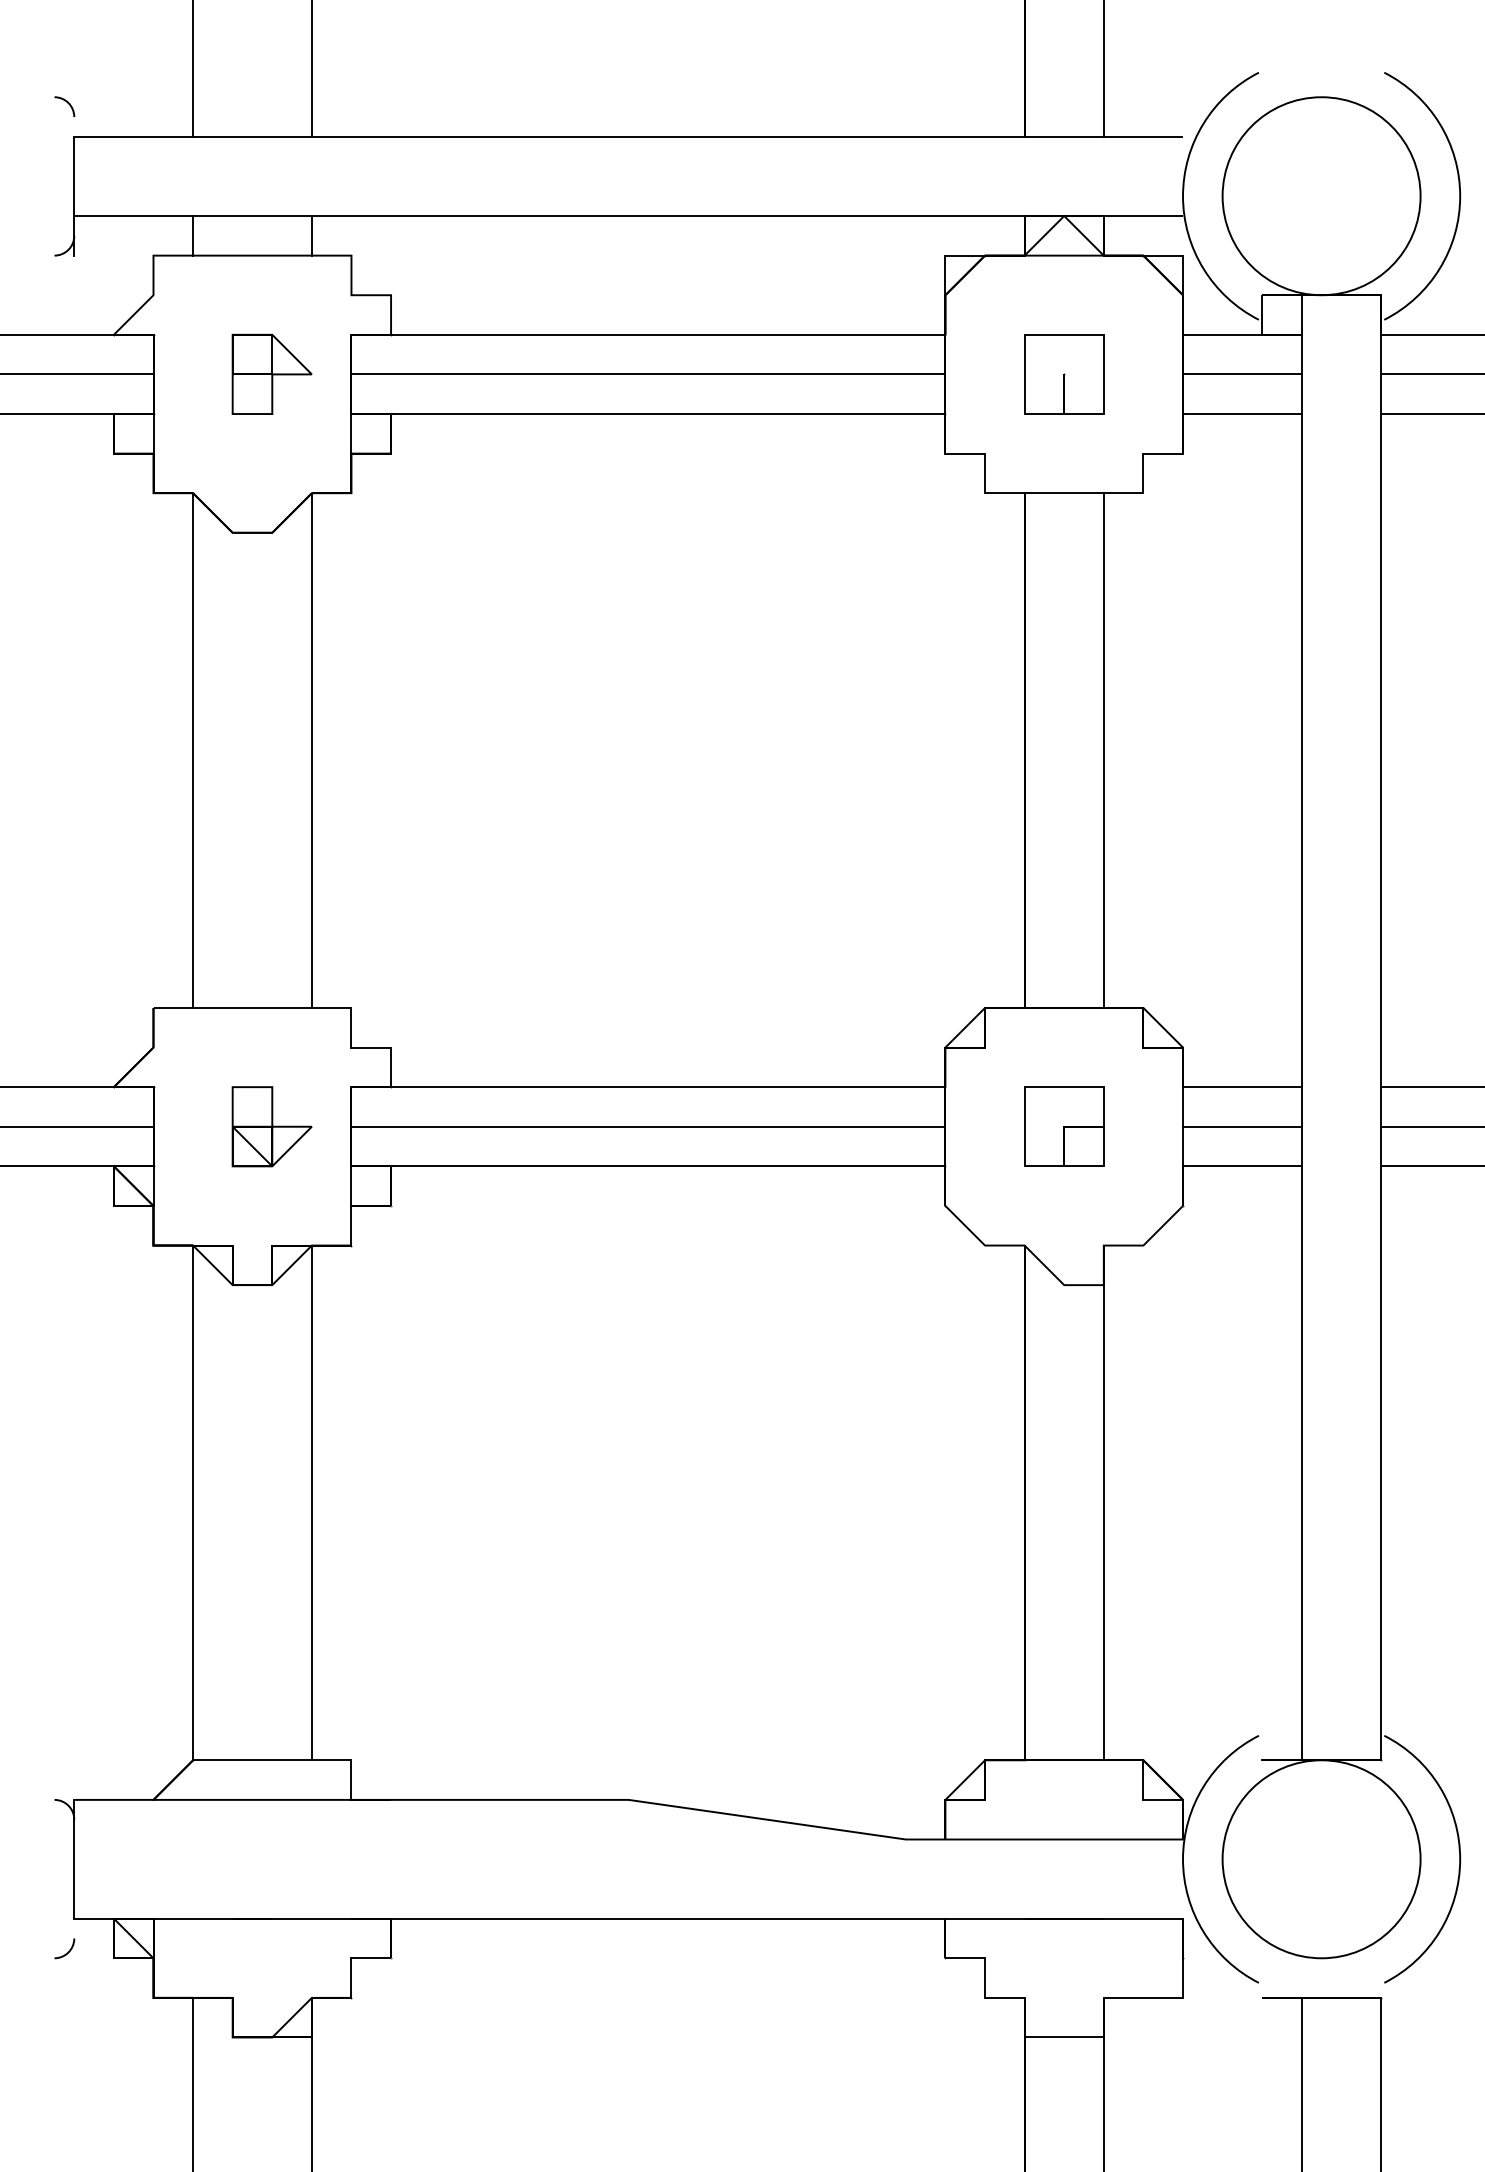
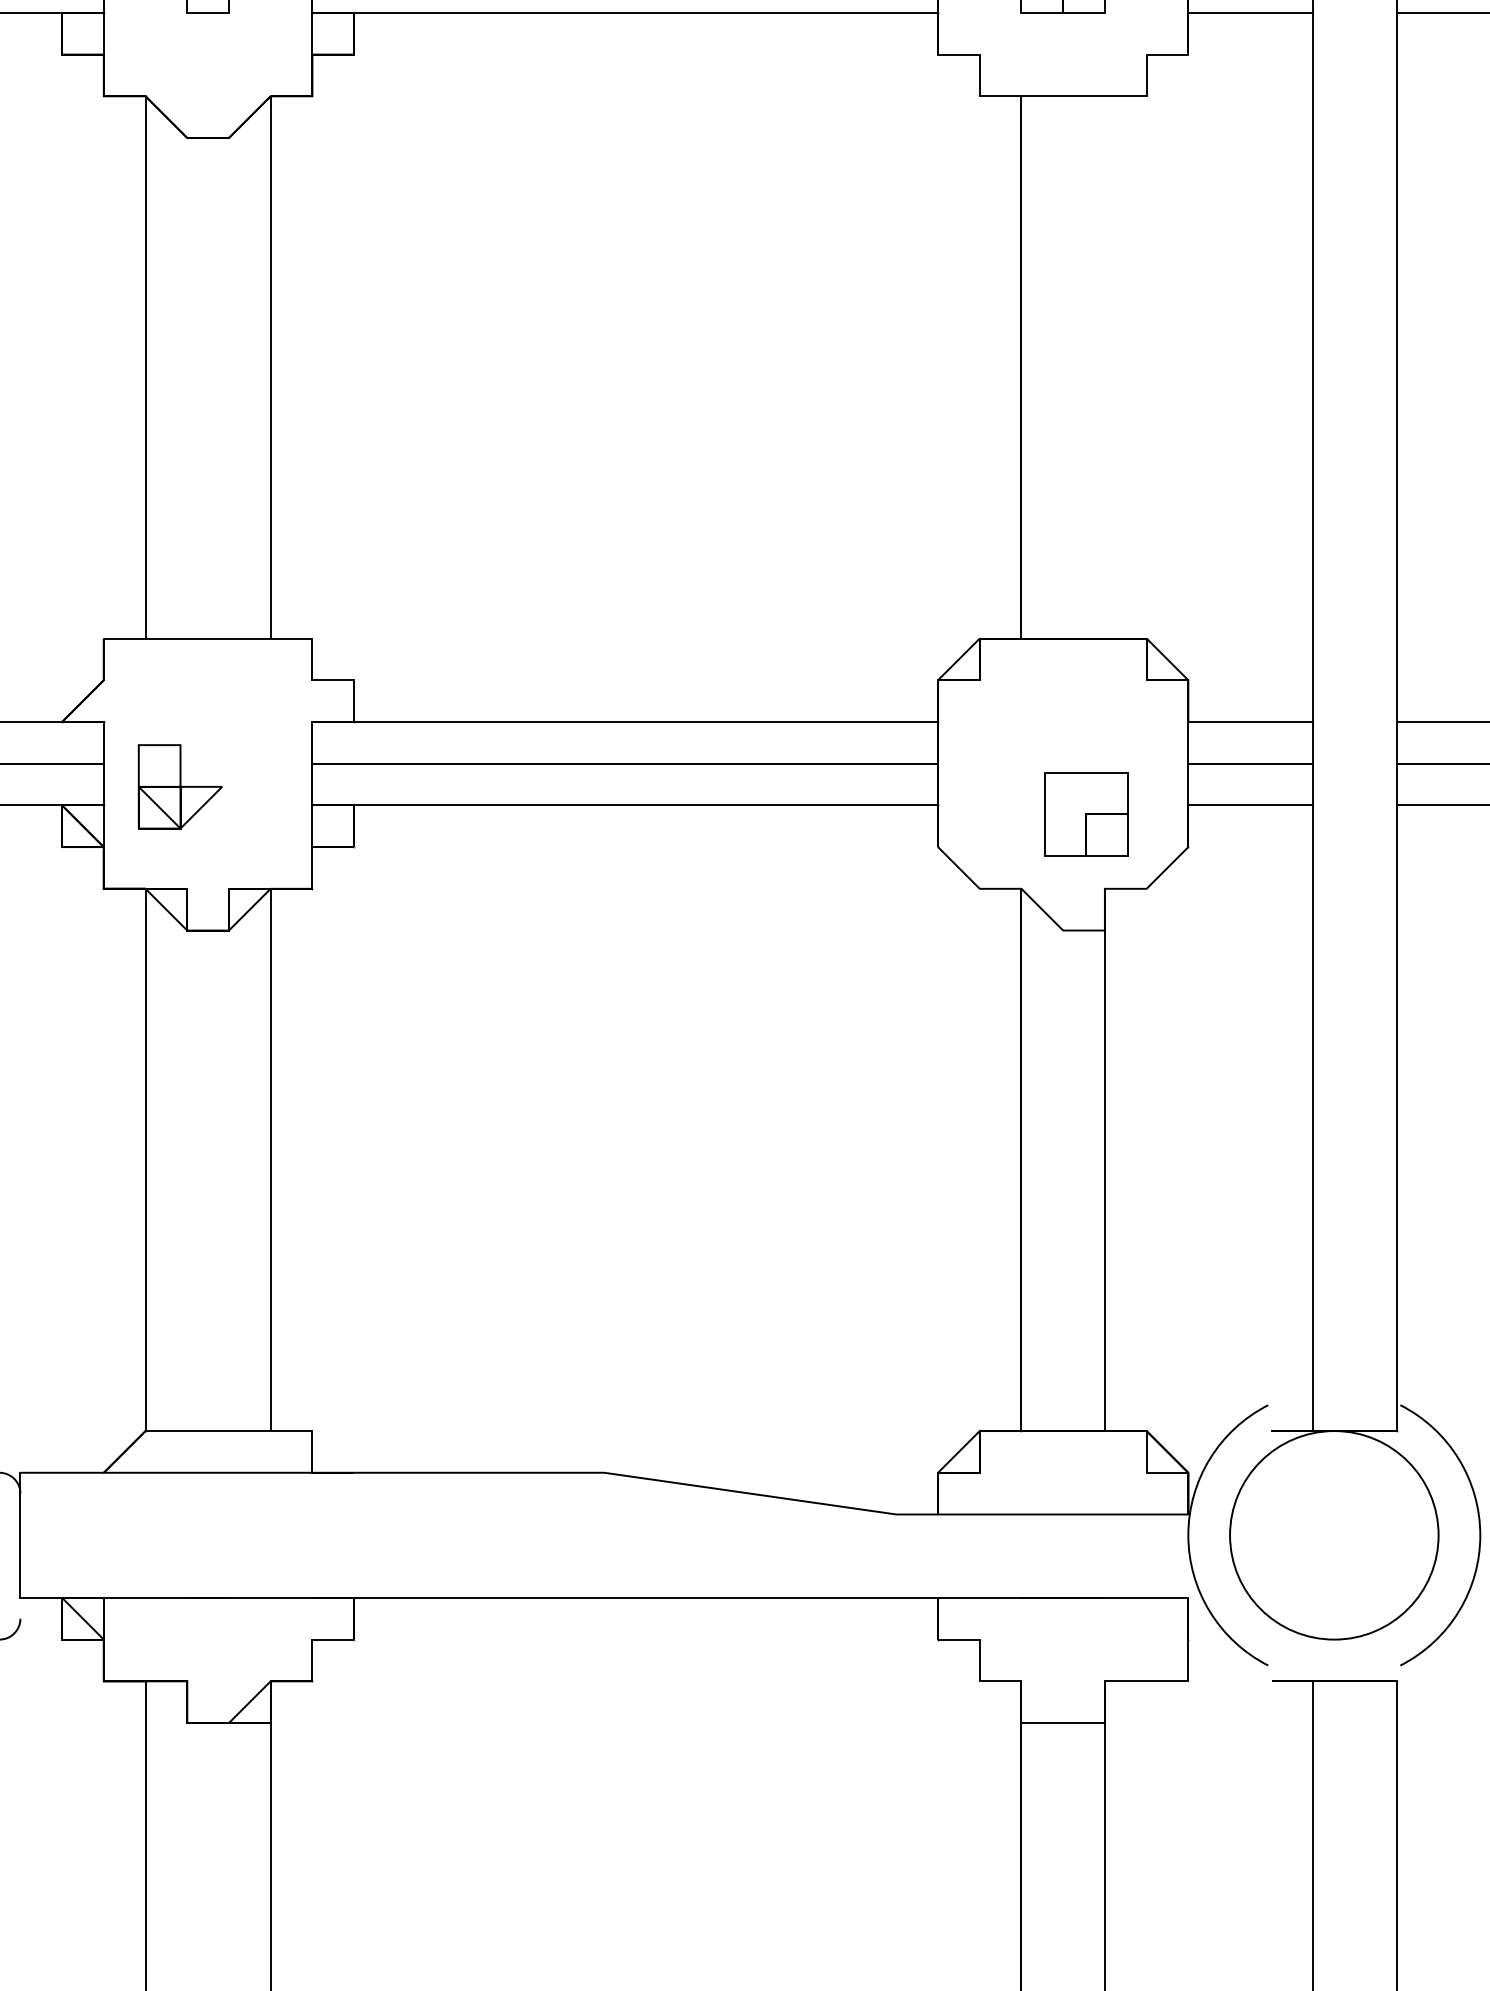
line: (1103, 750) -> (1104, 367), removed
part: (271, 1126) -> (179, 786), moved
part: (1064, 1126) -> (1086, 813), moved

